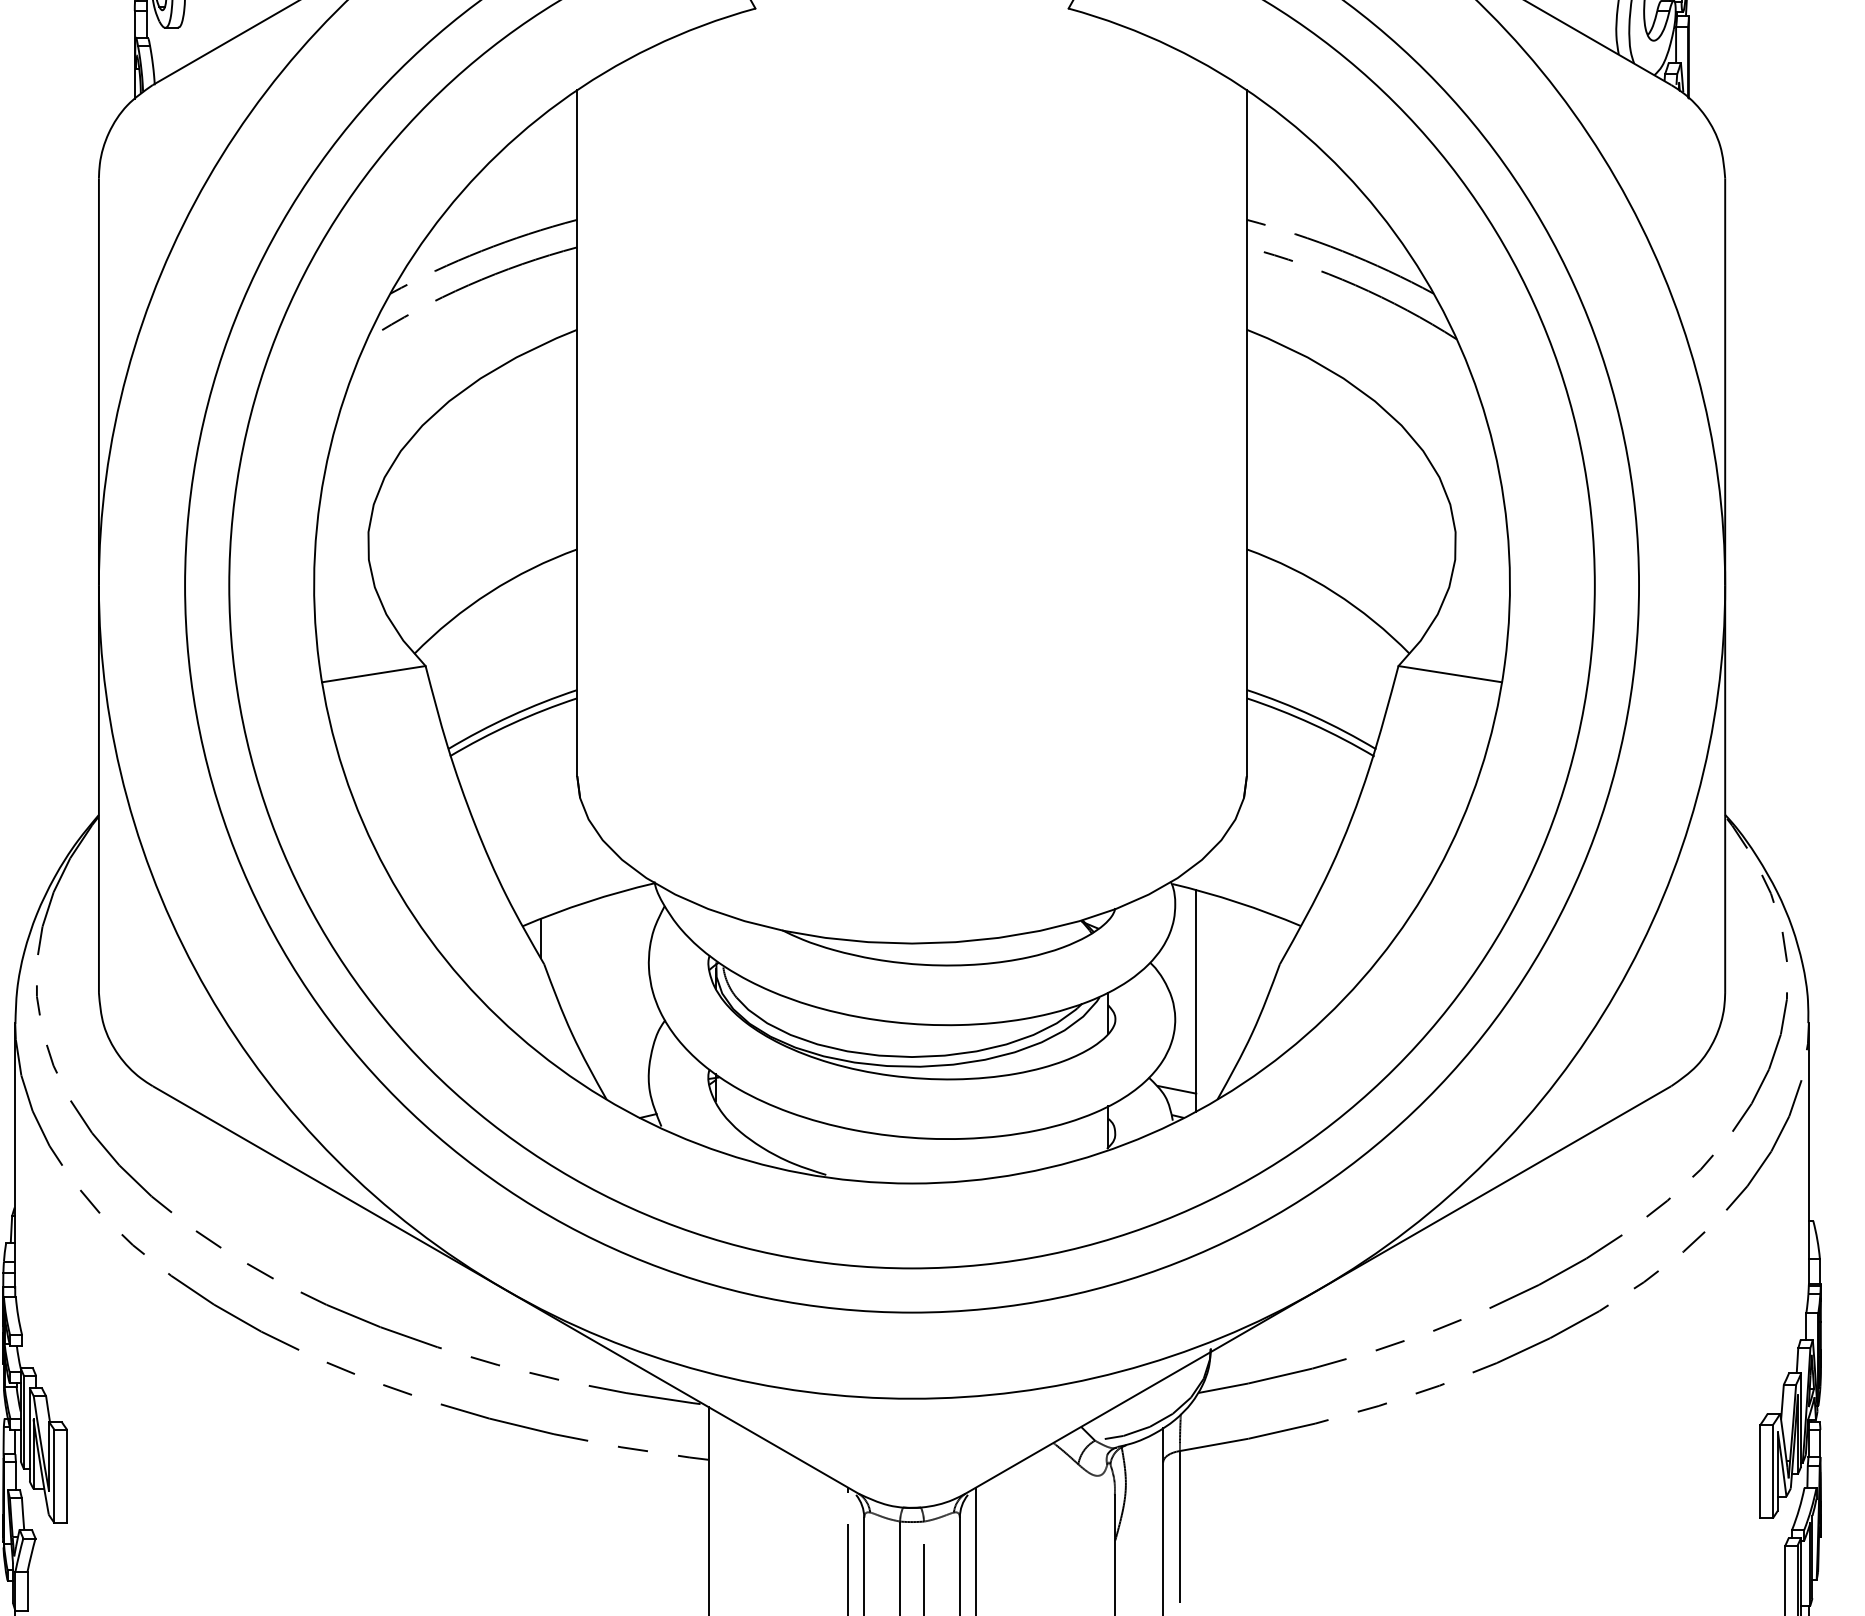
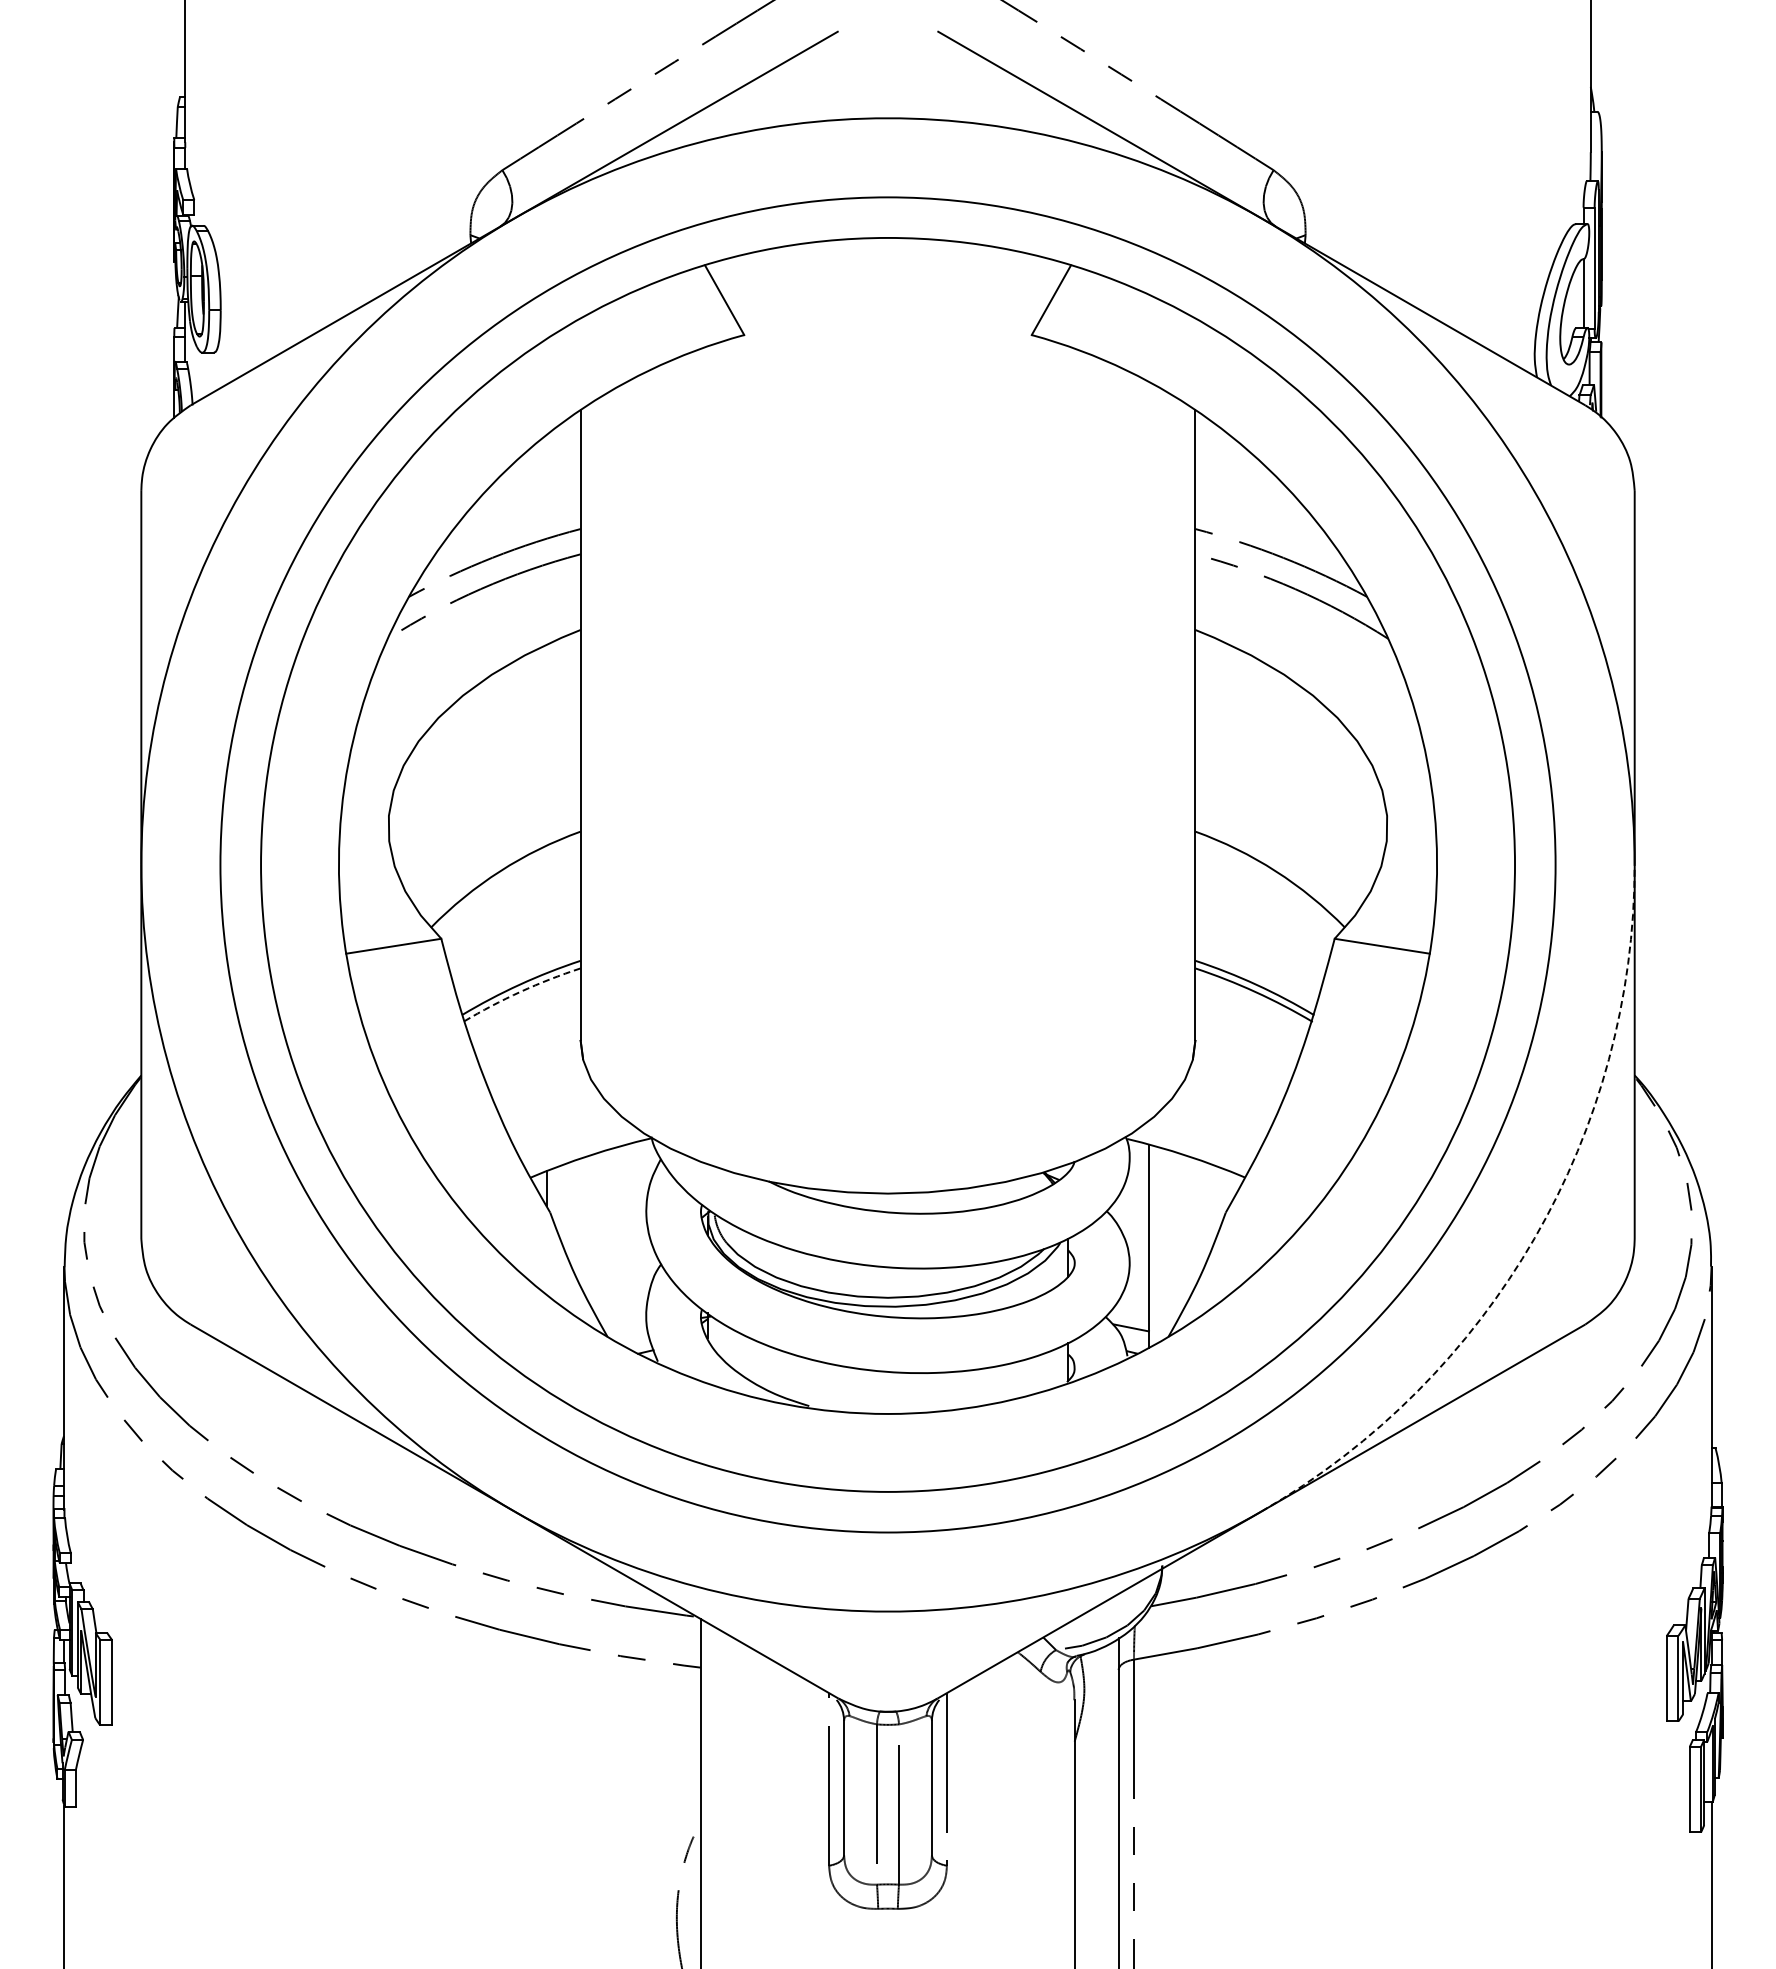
arc: (511, 723) -> (520, 991), solid -> dashed
arc: (1616, 992) -> (1534, 1238), solid -> dashed

